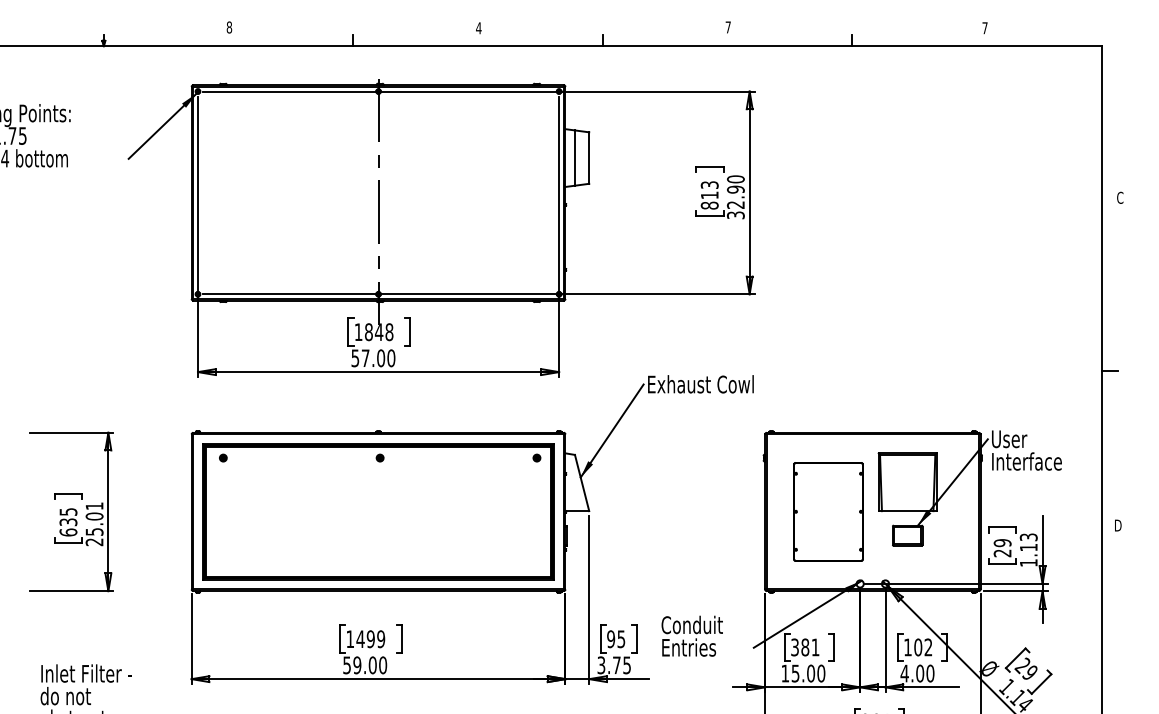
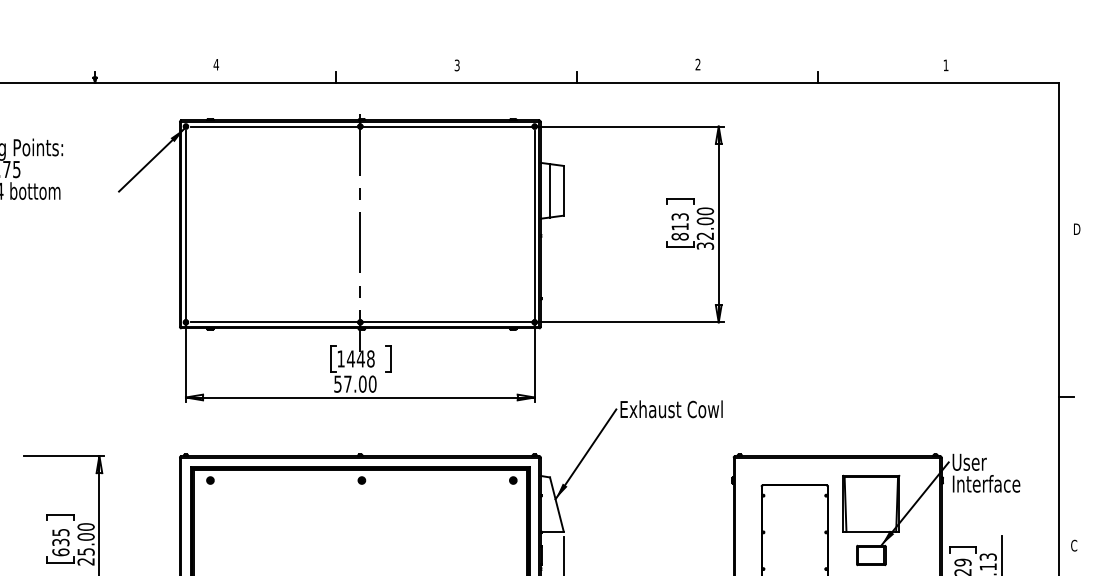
text: (228, 27) -> (215, 64), 8 -> 4
text: (727, 27) -> (697, 64), 7 -> 2
text: (478, 28) -> (456, 65), 4 -> 3
text: (984, 28) -> (945, 65), 7 -> 1
text: (735, 189) -> (705, 221), 32.90 -> 32.00
text: (1120, 197) -> (1076, 228), C -> D
text: (368, 332) -> (350, 359), 1848 -> 1448
text: (94, 506) -> (86, 527), 25.01 -> 25.00
text: (1117, 525) -> (1073, 545), D -> C

